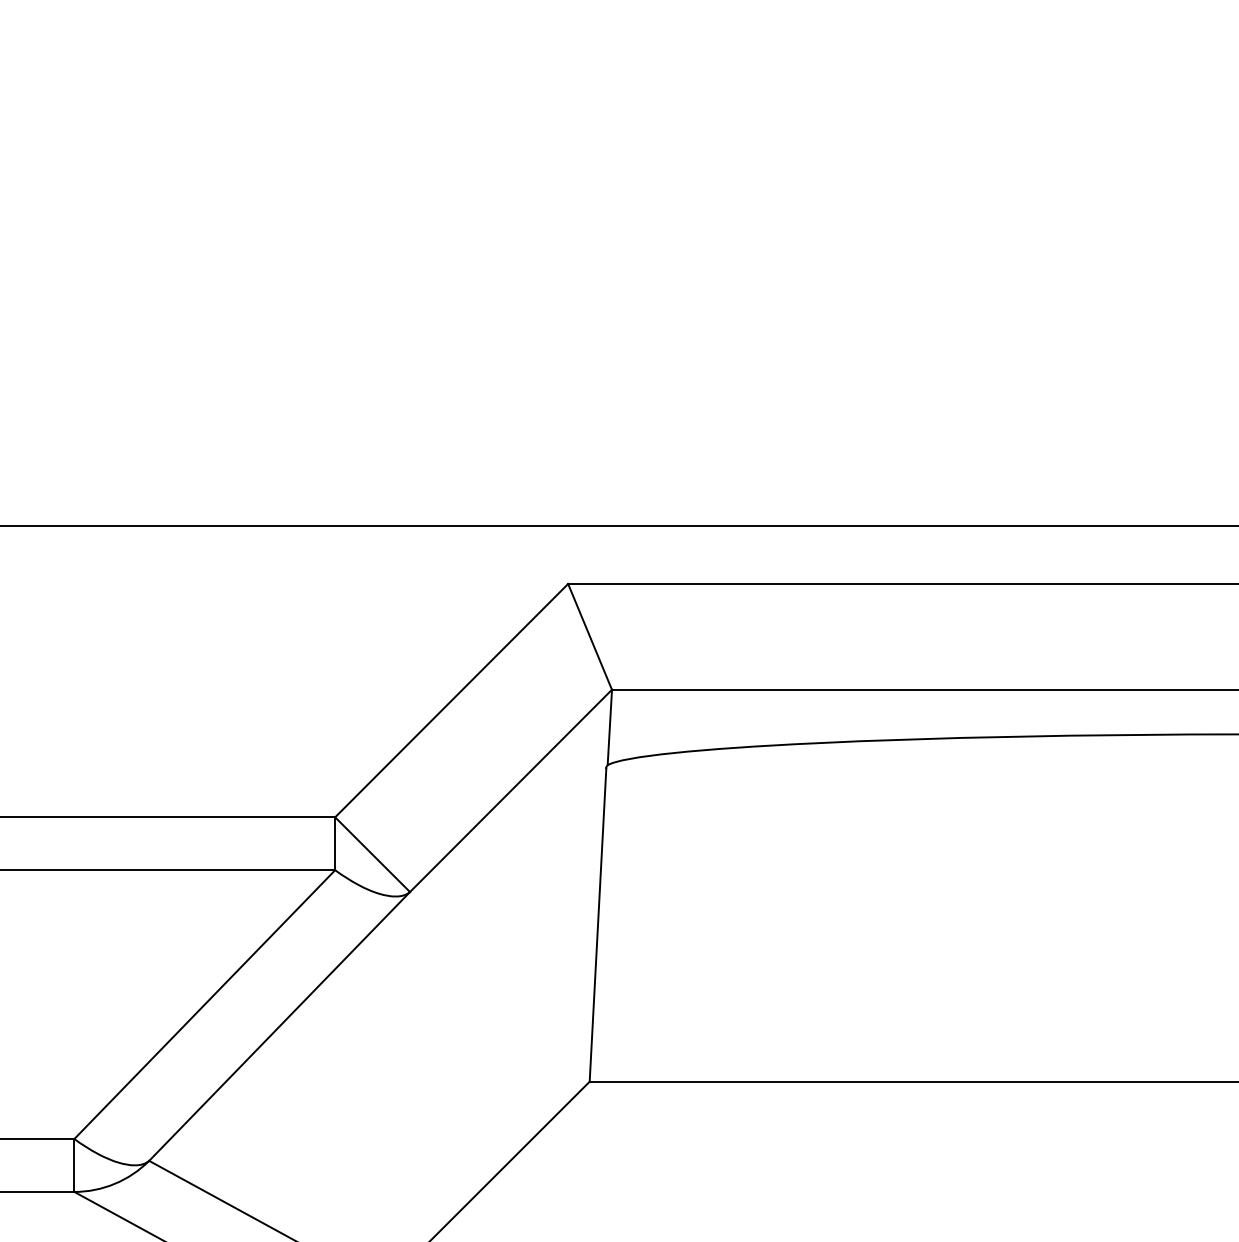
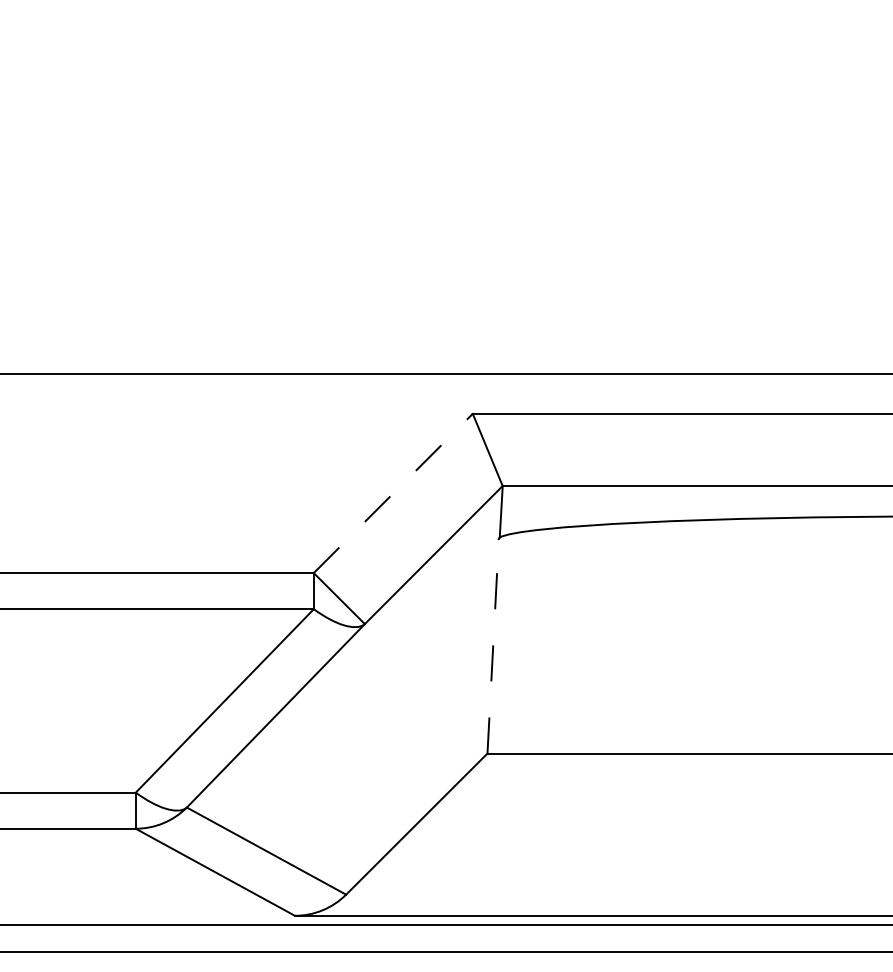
line: (451, 700) -> (393, 493), solid -> dashed
line: (598, 924) -> (493, 646), solid -> dashed

